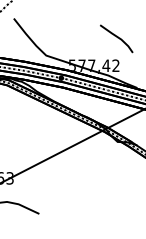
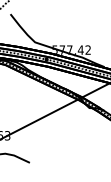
line: (116, 37) -> (88, 28), removed

